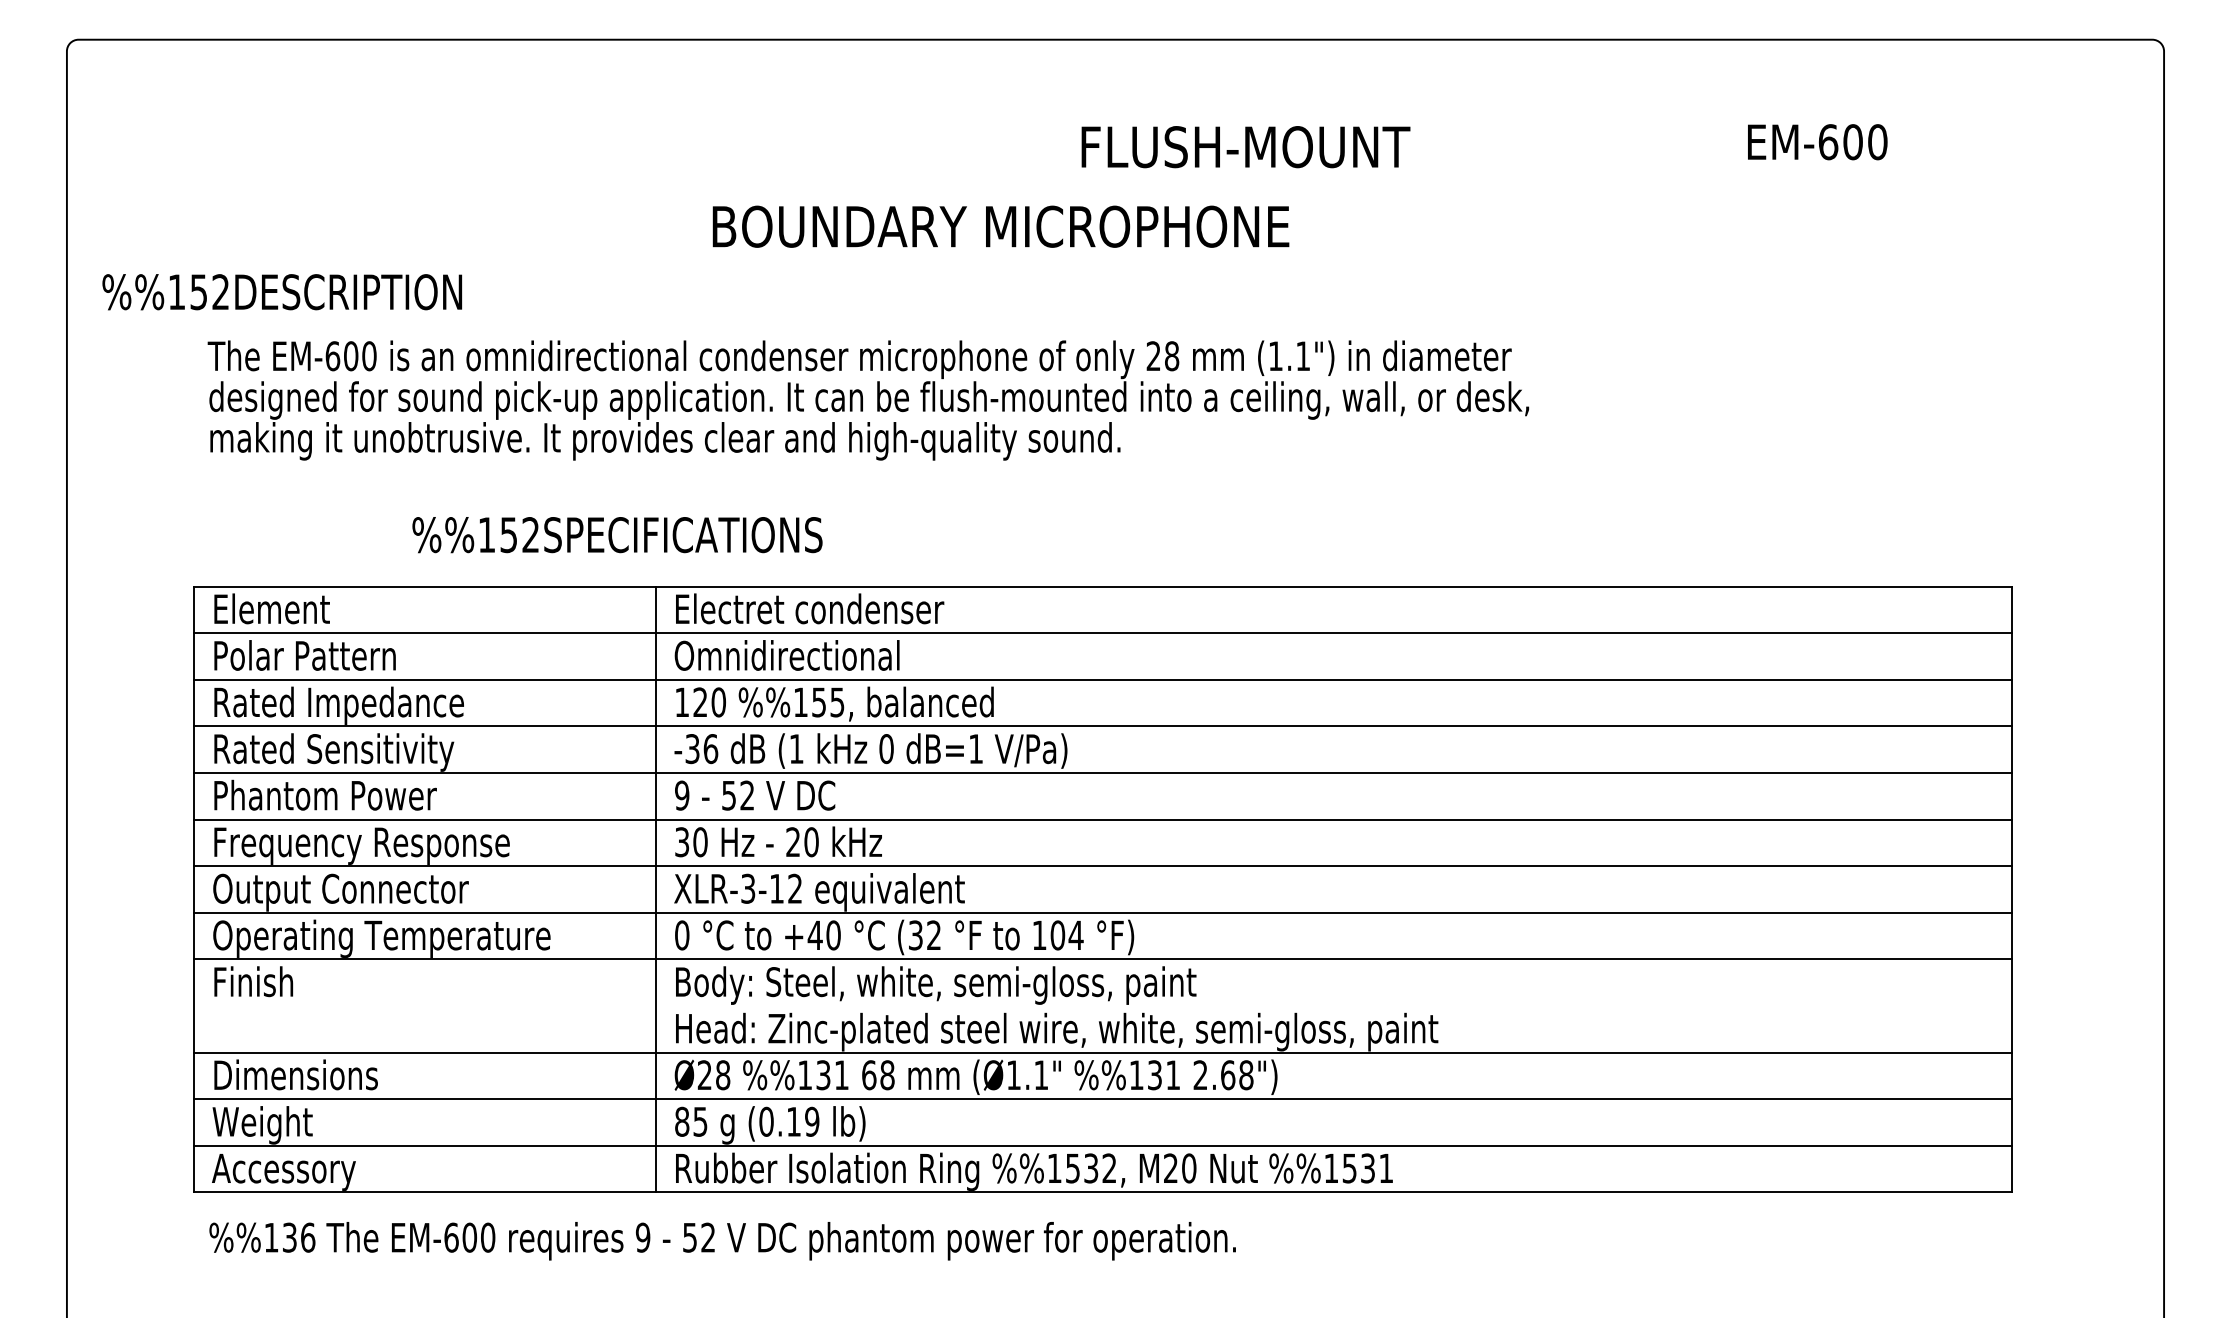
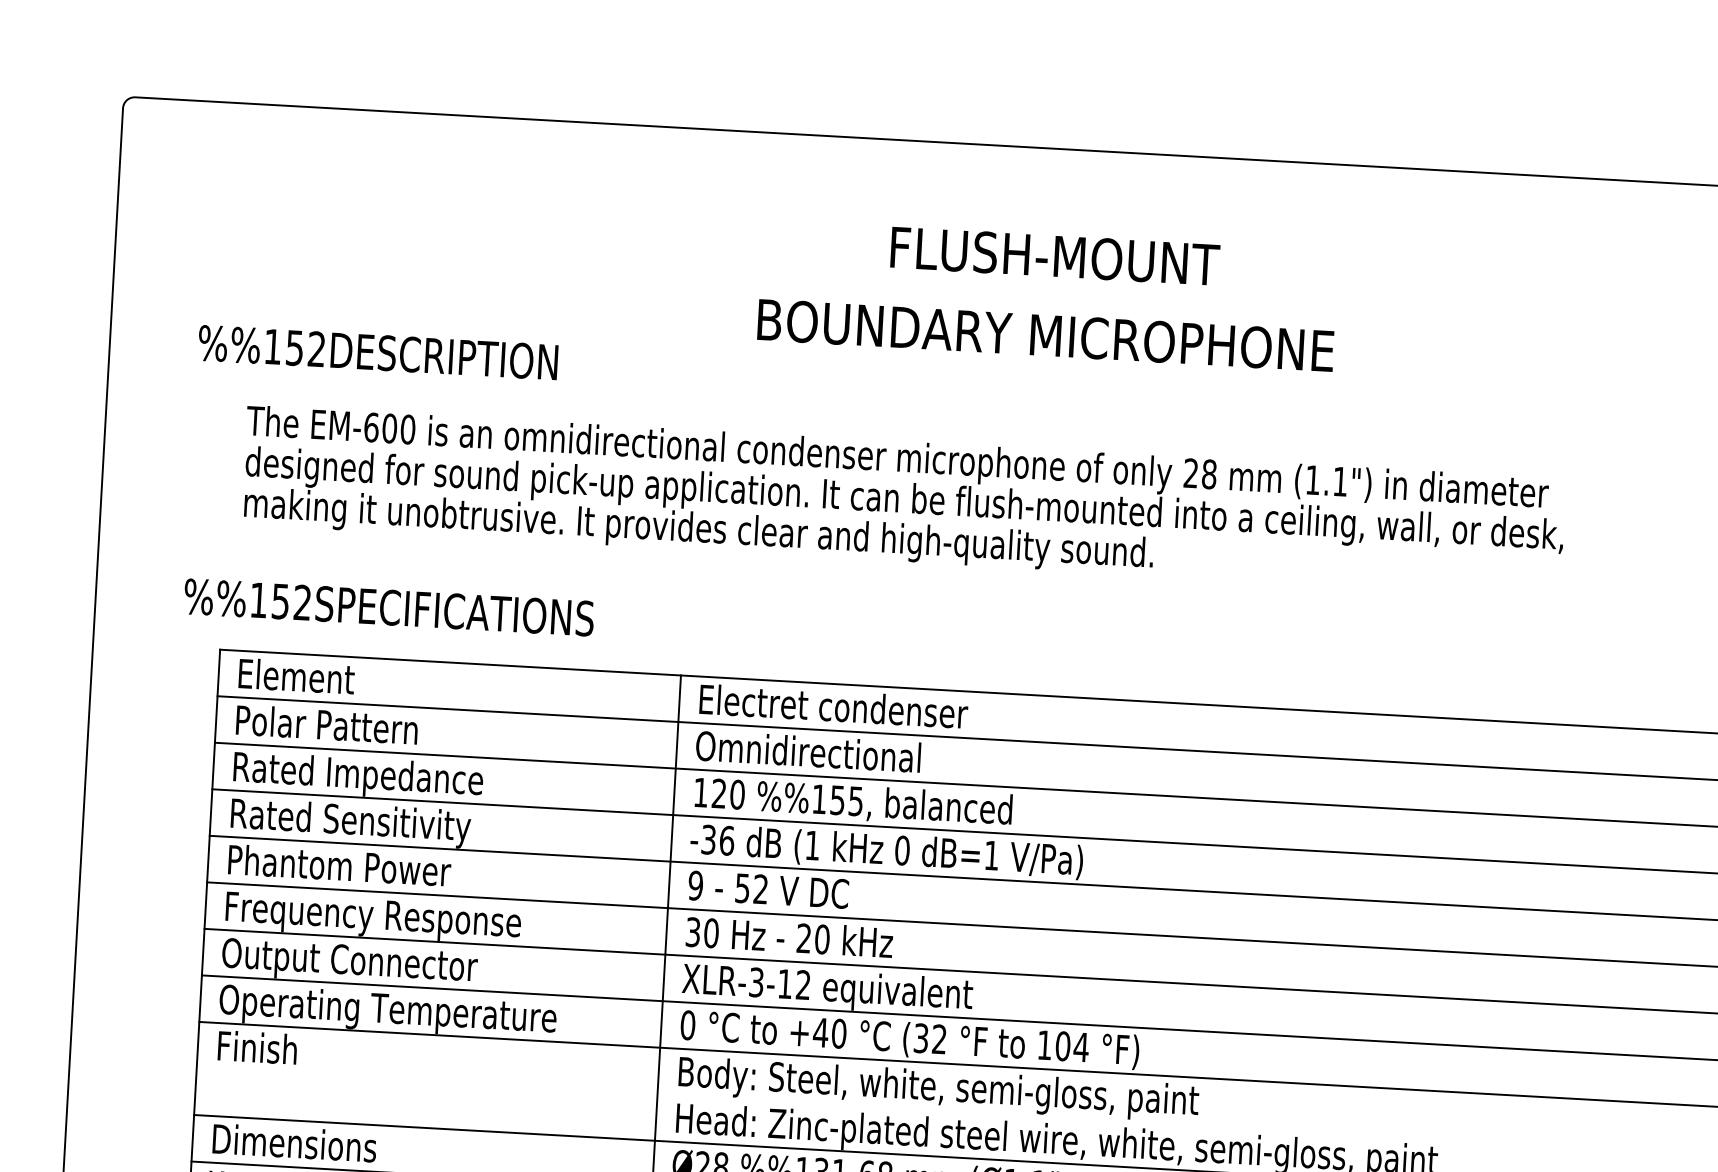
text: (1245, 147) -> (1054, 256), moved
text: (282, 292) -> (378, 353), moved
text: (617, 535) -> (389, 608), moved

